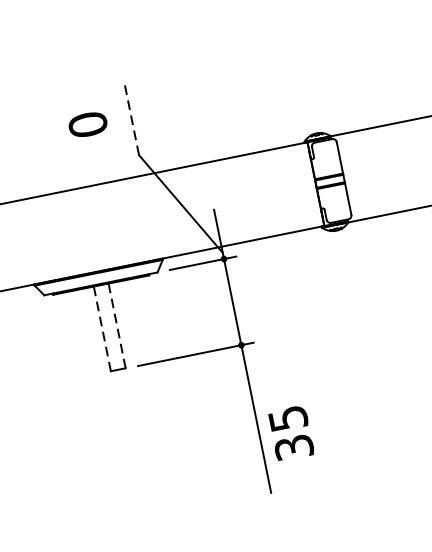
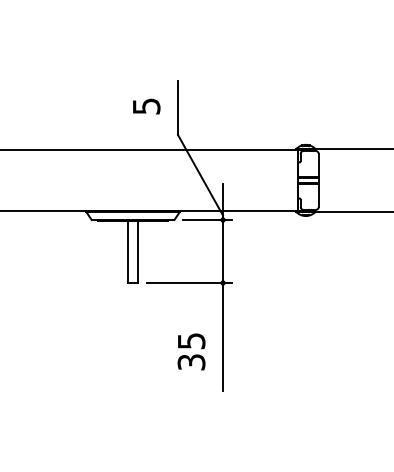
line: (132, 118) -> (178, 108), dashed -> solid
text: (87, 124) -> (146, 106), 0 -> 5
line: (117, 325) -> (138, 251), dashed -> solid
line: (101, 328) -> (127, 251), dashed -> solid
text: (291, 432) -> (191, 351), moved

